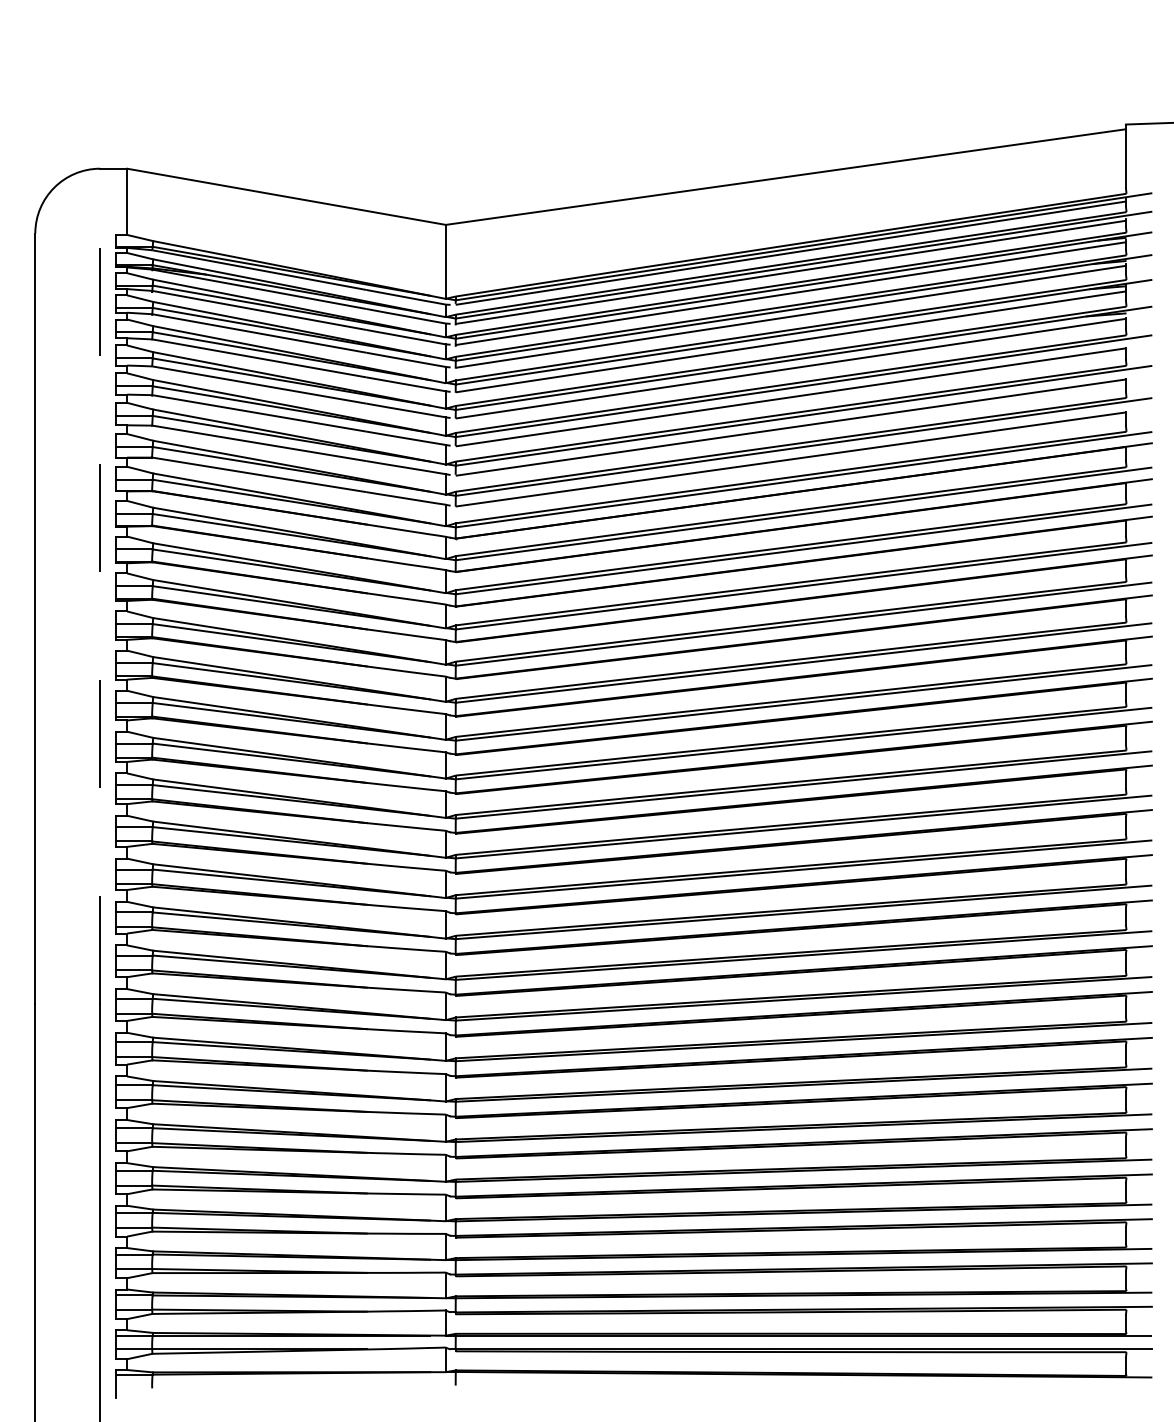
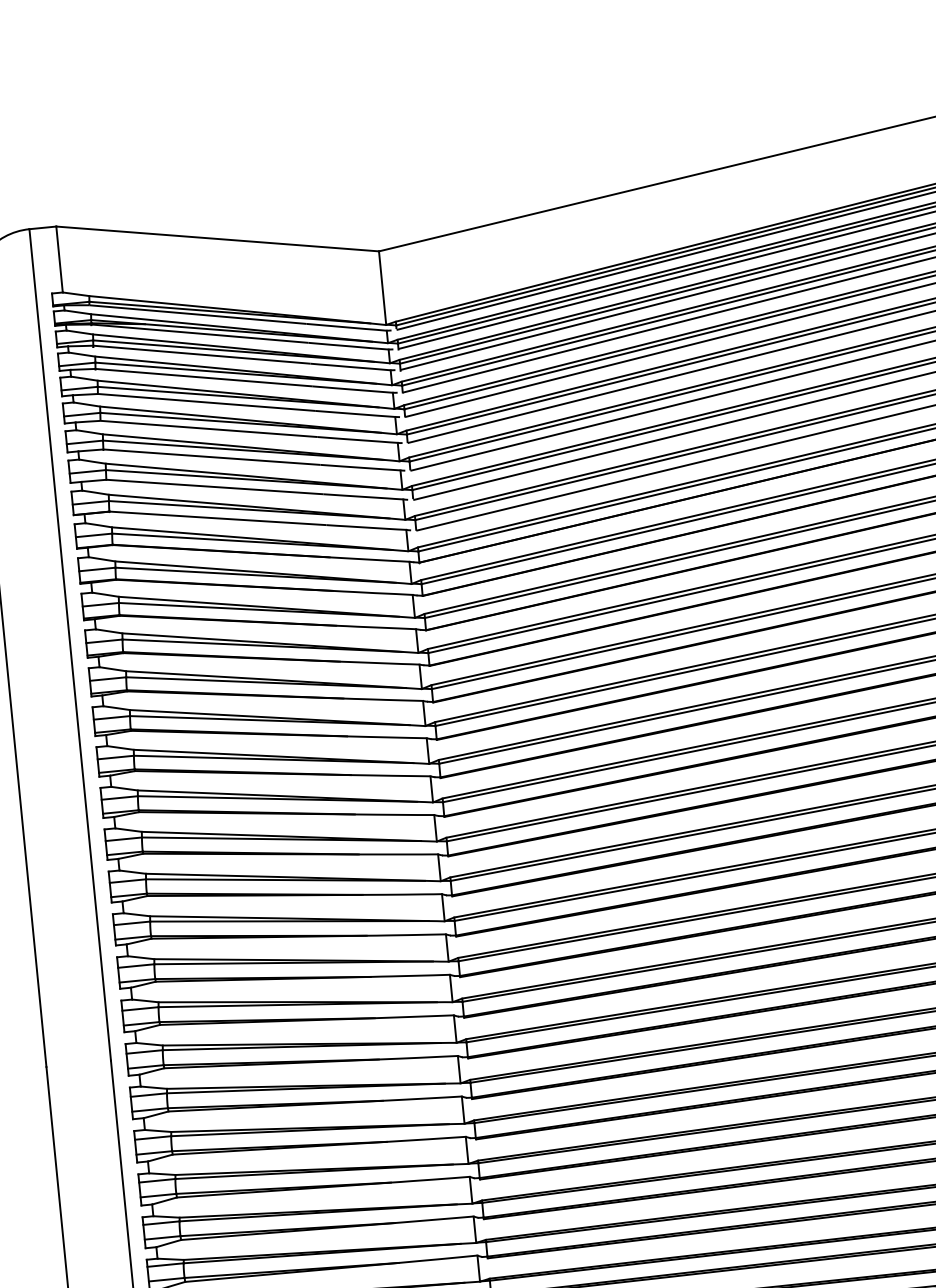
line: (100, 586) -> (70, 644), dashed -> solid

